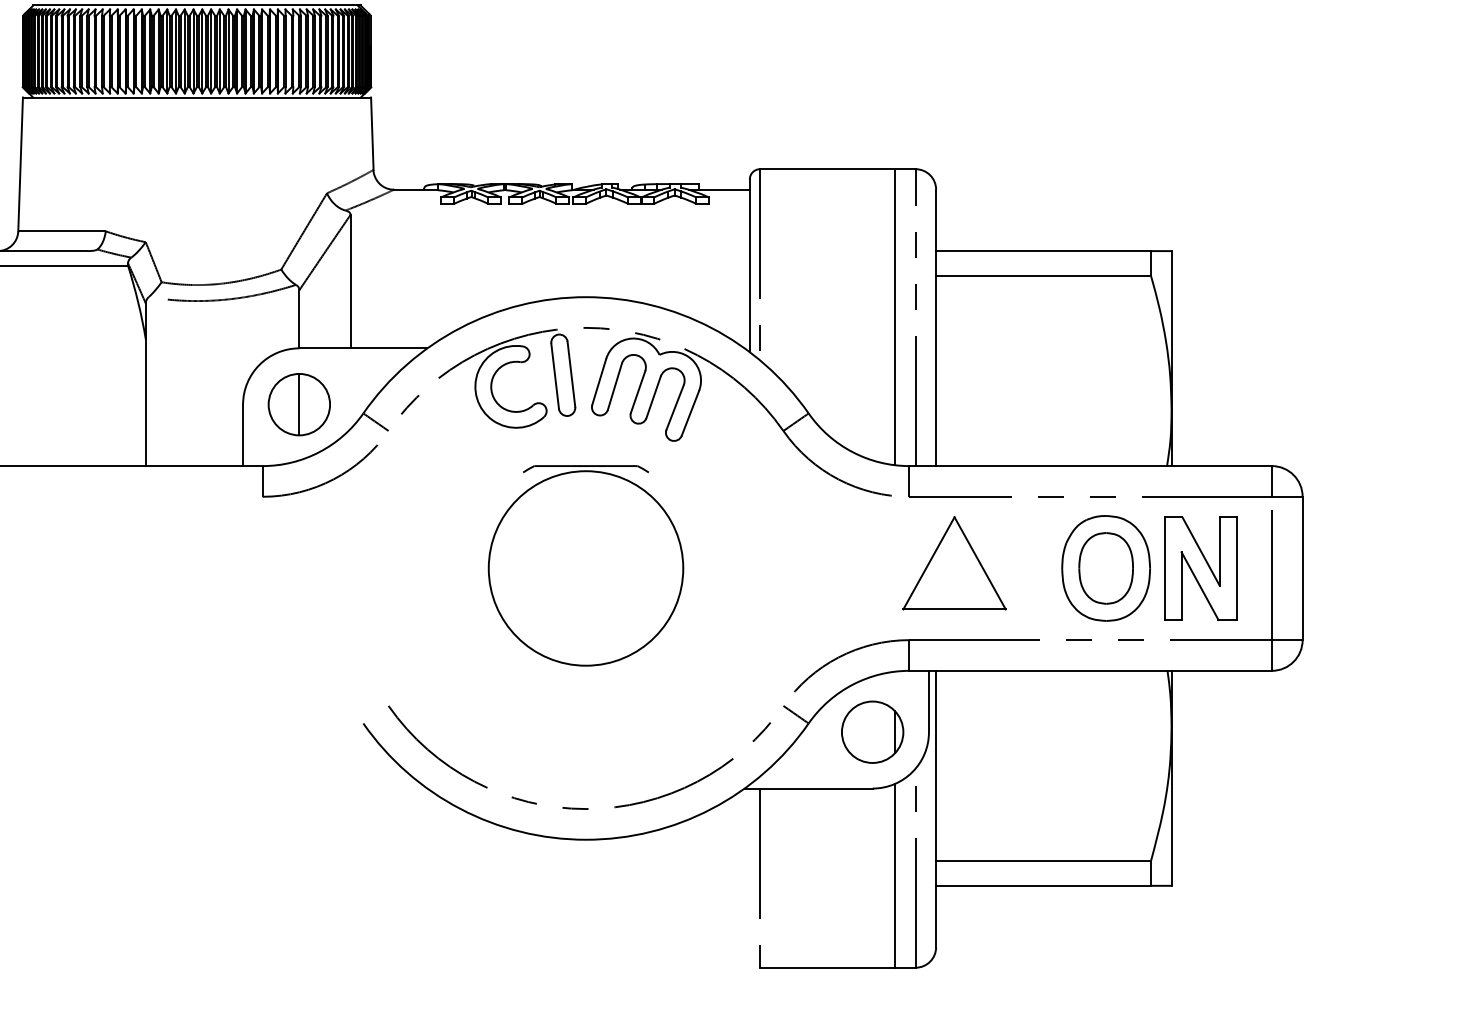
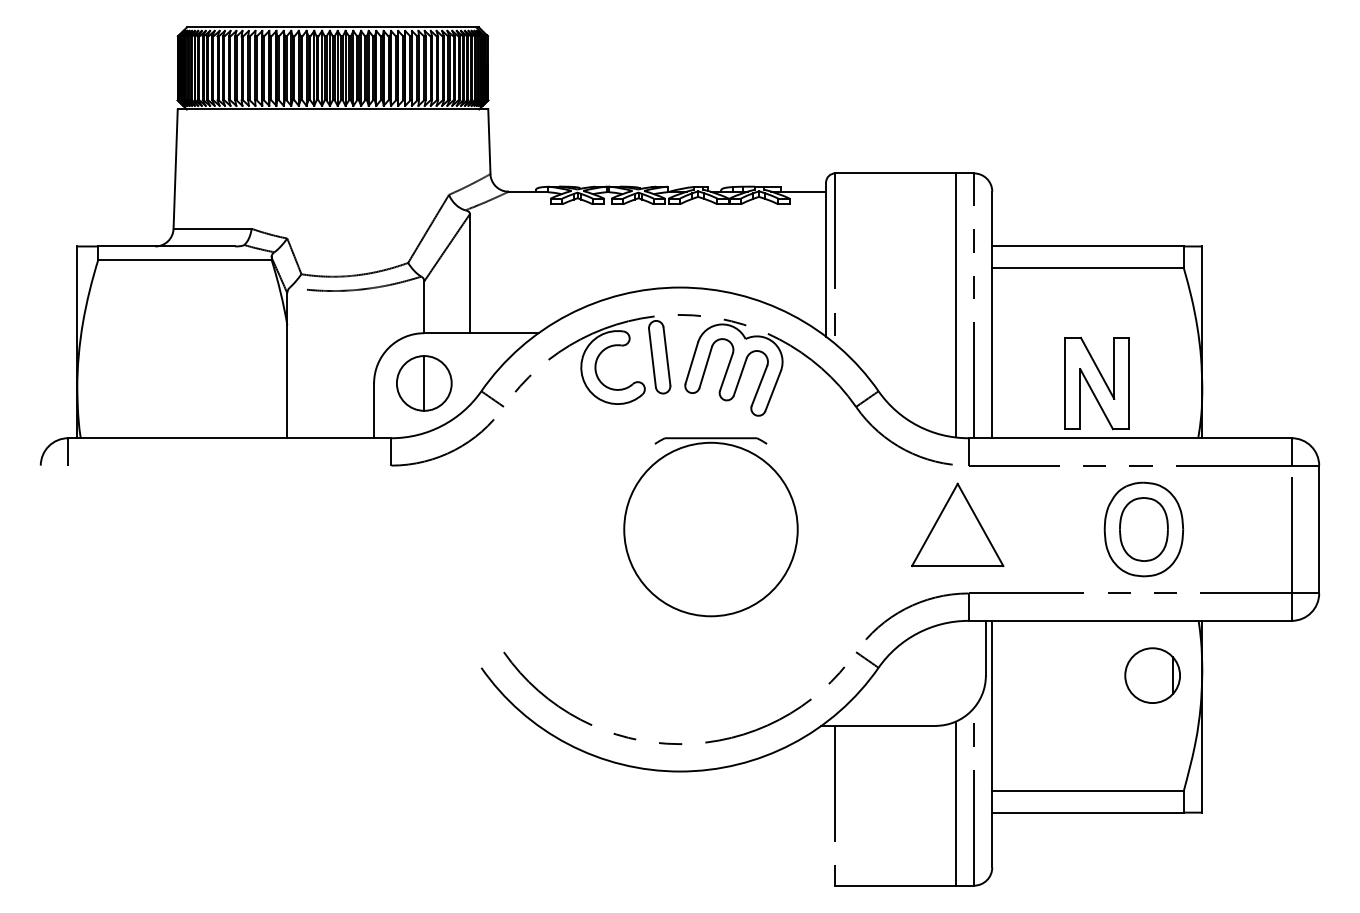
part: (954, 562) -> (957, 524), moved
part: (585, 566) -> (710, 527), moved
part: (1199, 568) -> (1096, 383), moved
part: (872, 732) -> (1152, 675), moved

